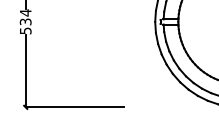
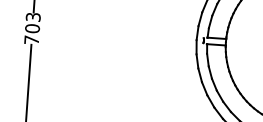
text: (25, 21) -> (32, 28), 534 -> 703

